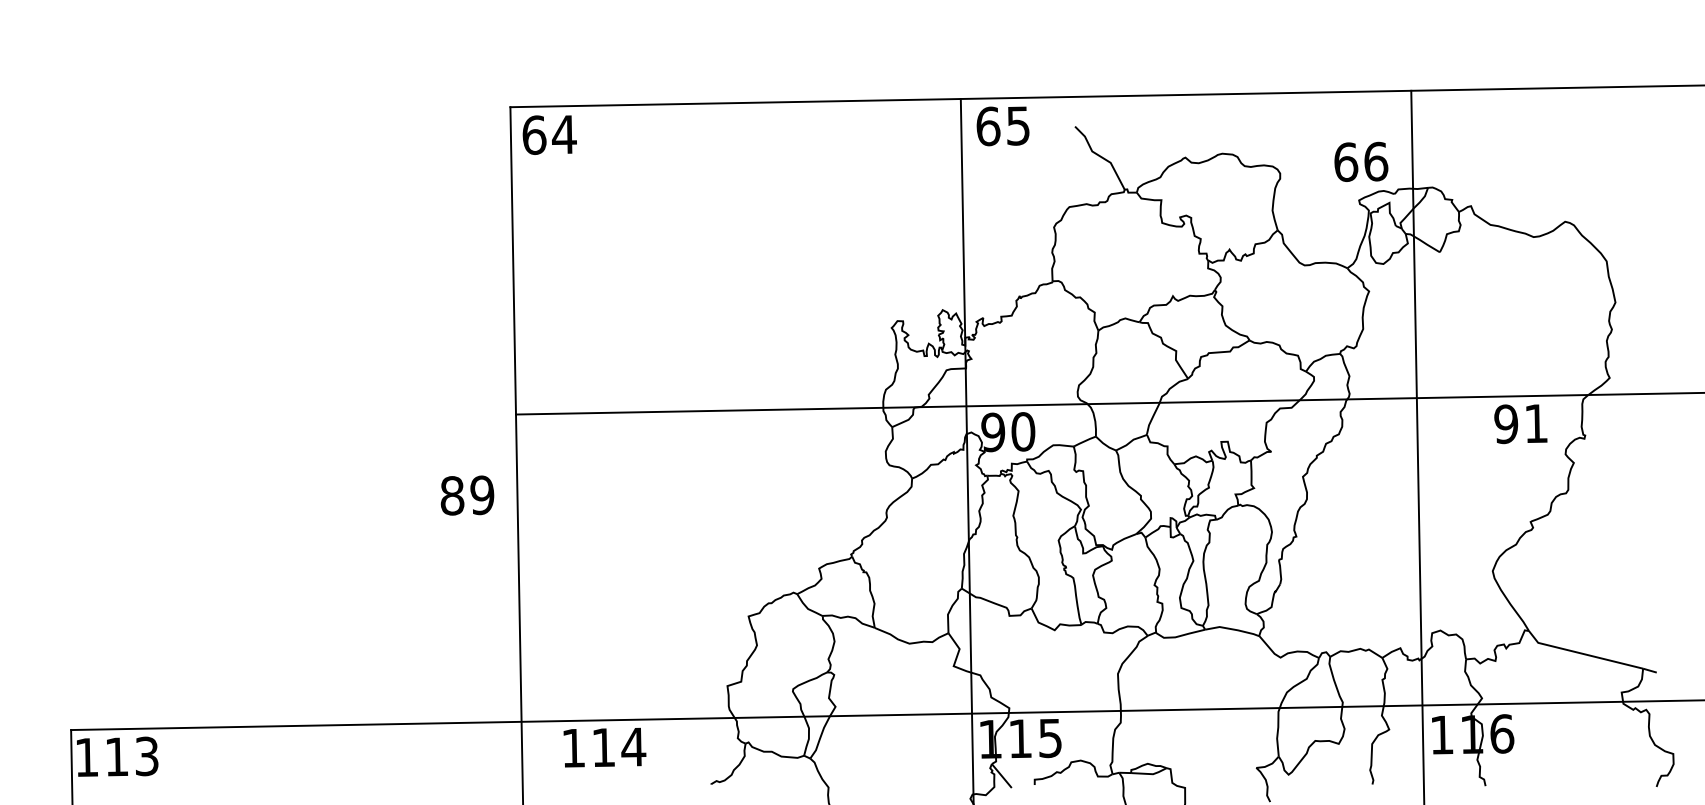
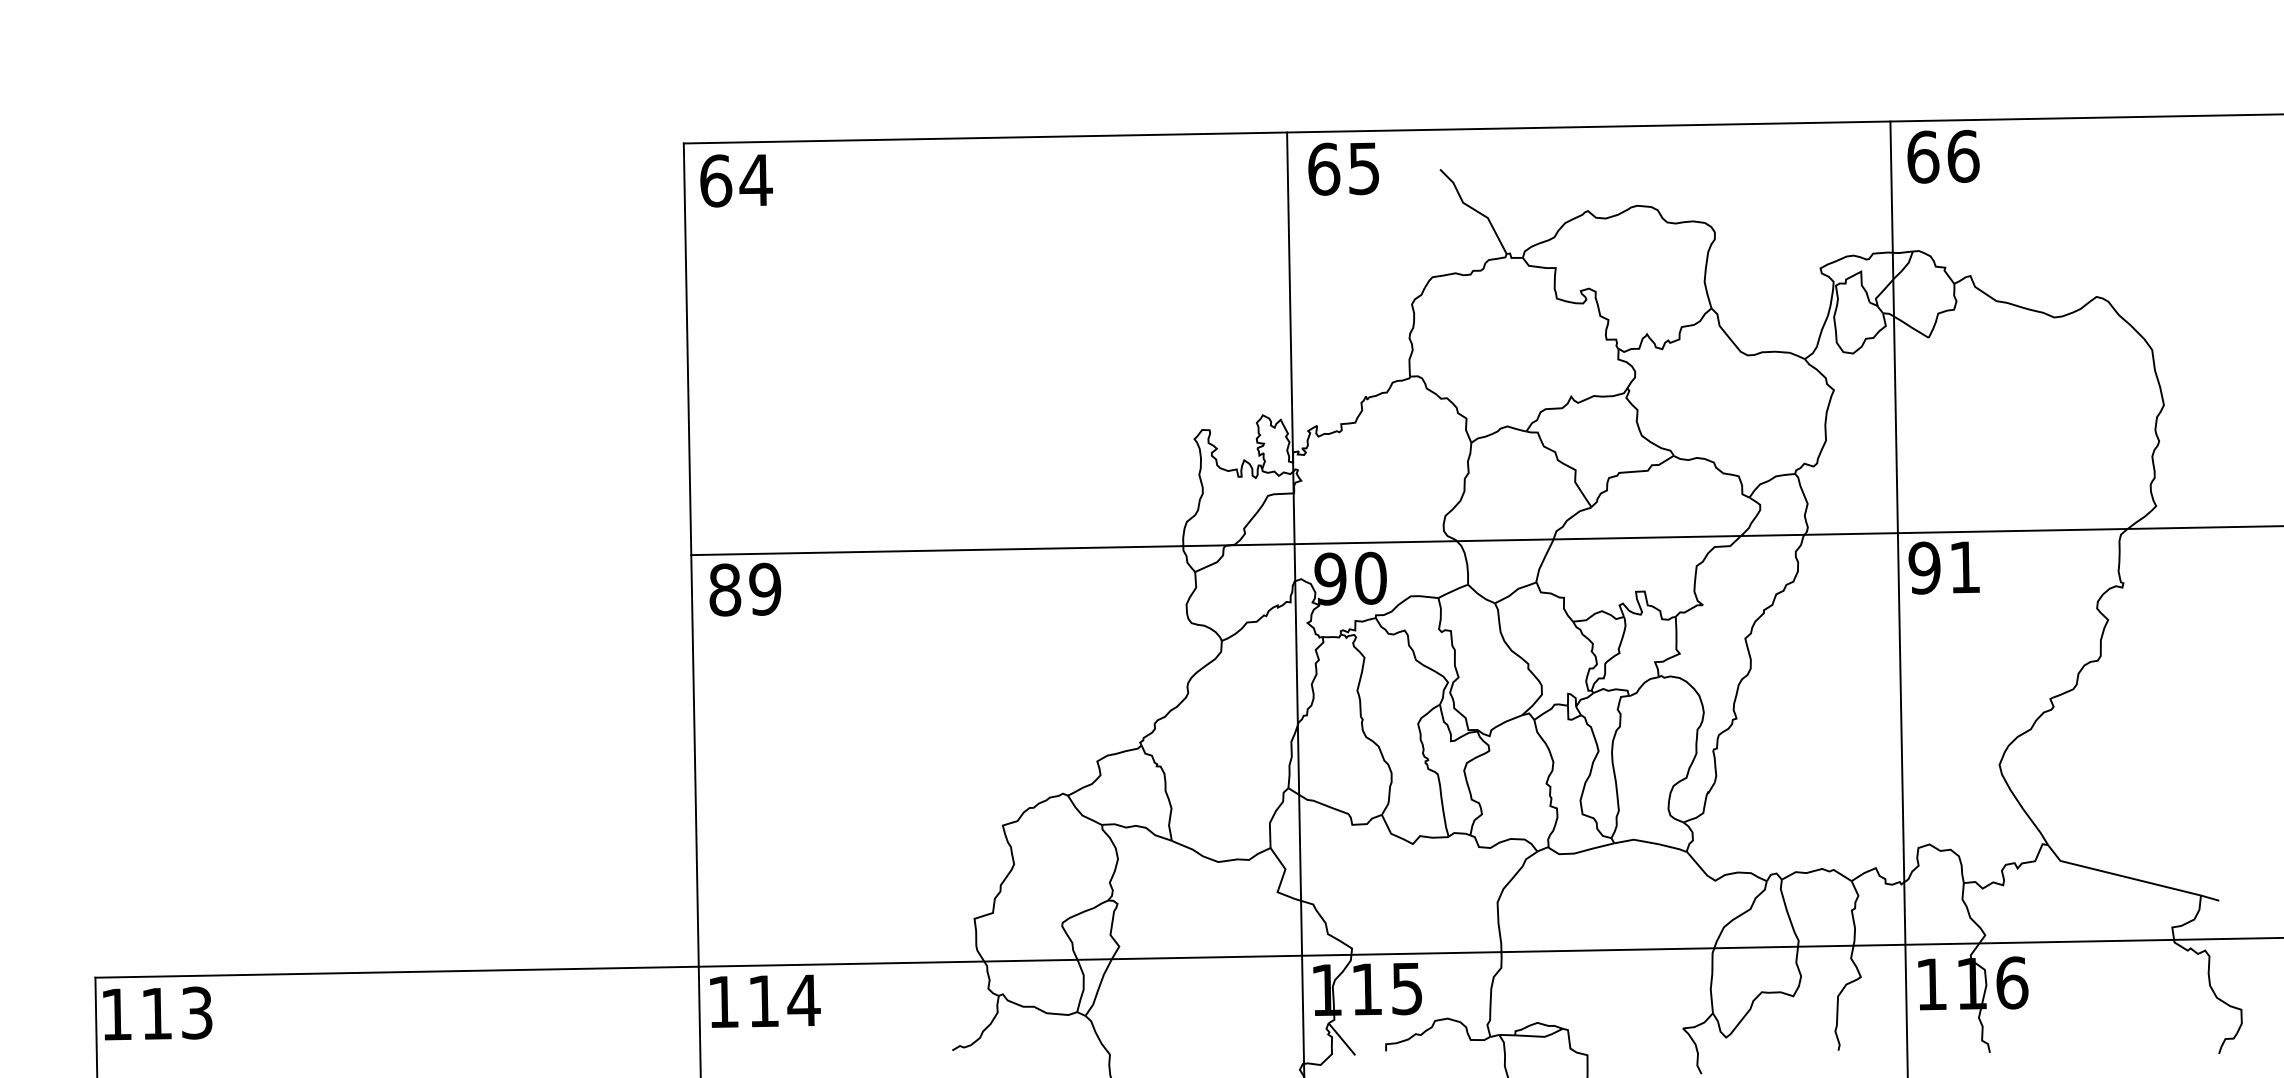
text: (1361, 161) -> (1943, 156), moved
text: (1520, 423) -> (1943, 567), moved
text: (467, 495) -> (745, 589), moved
text: (605, 747) -> (765, 1000), moved

